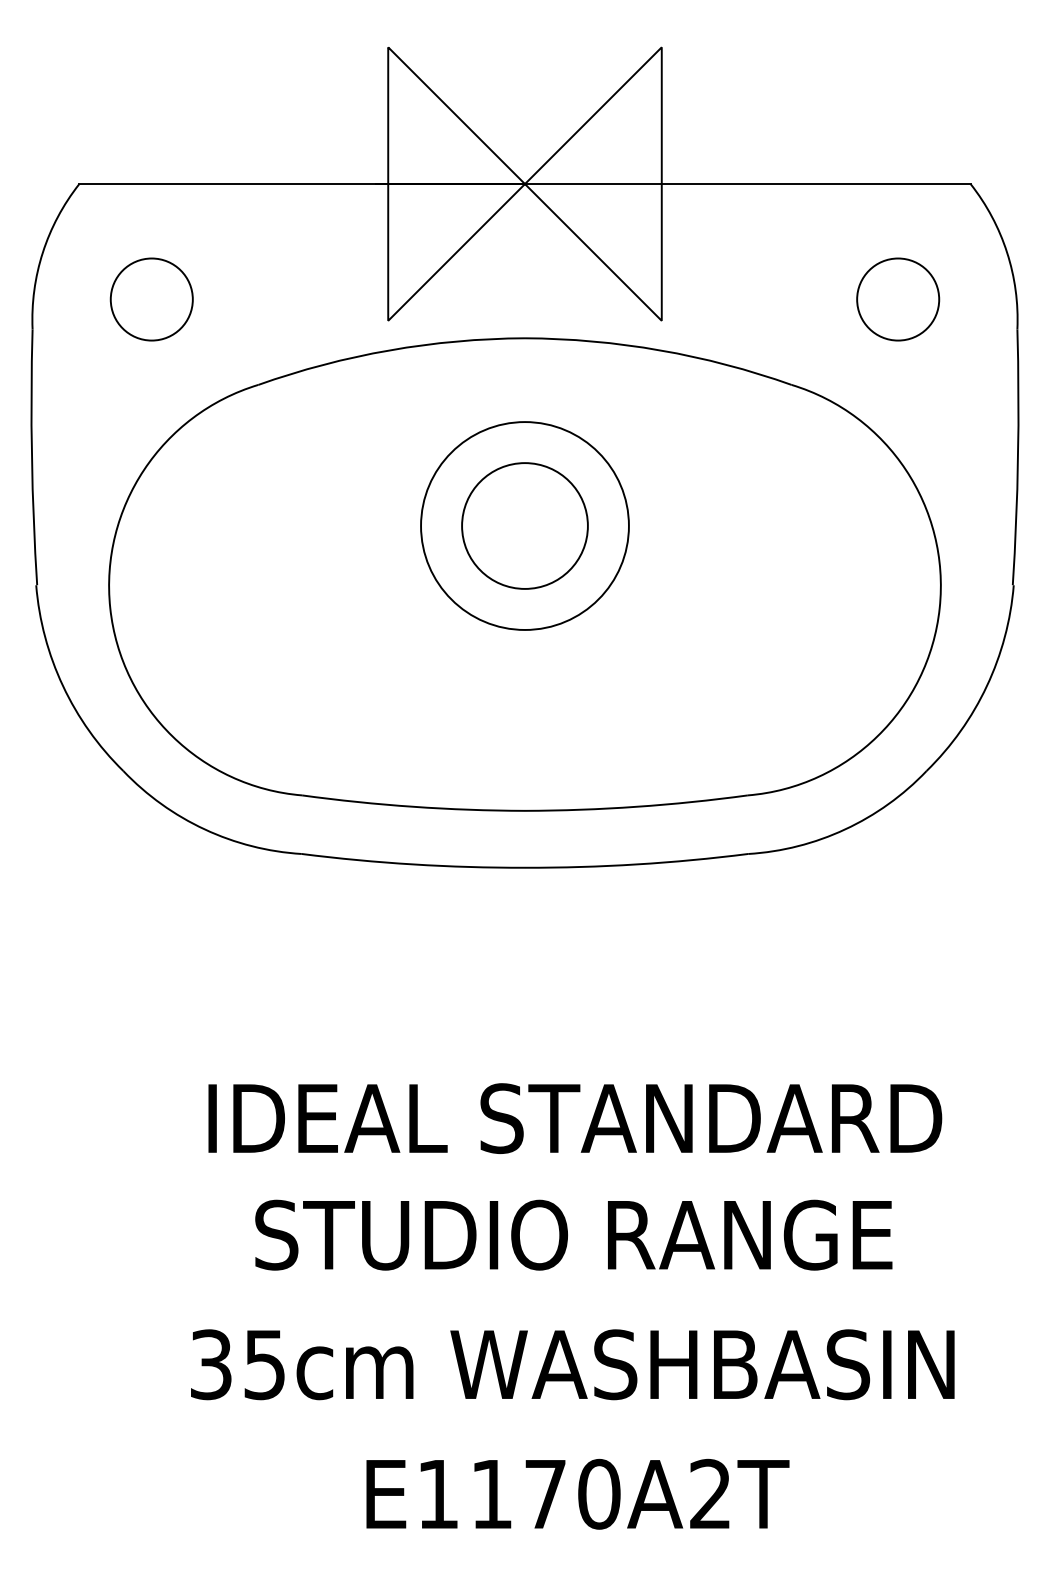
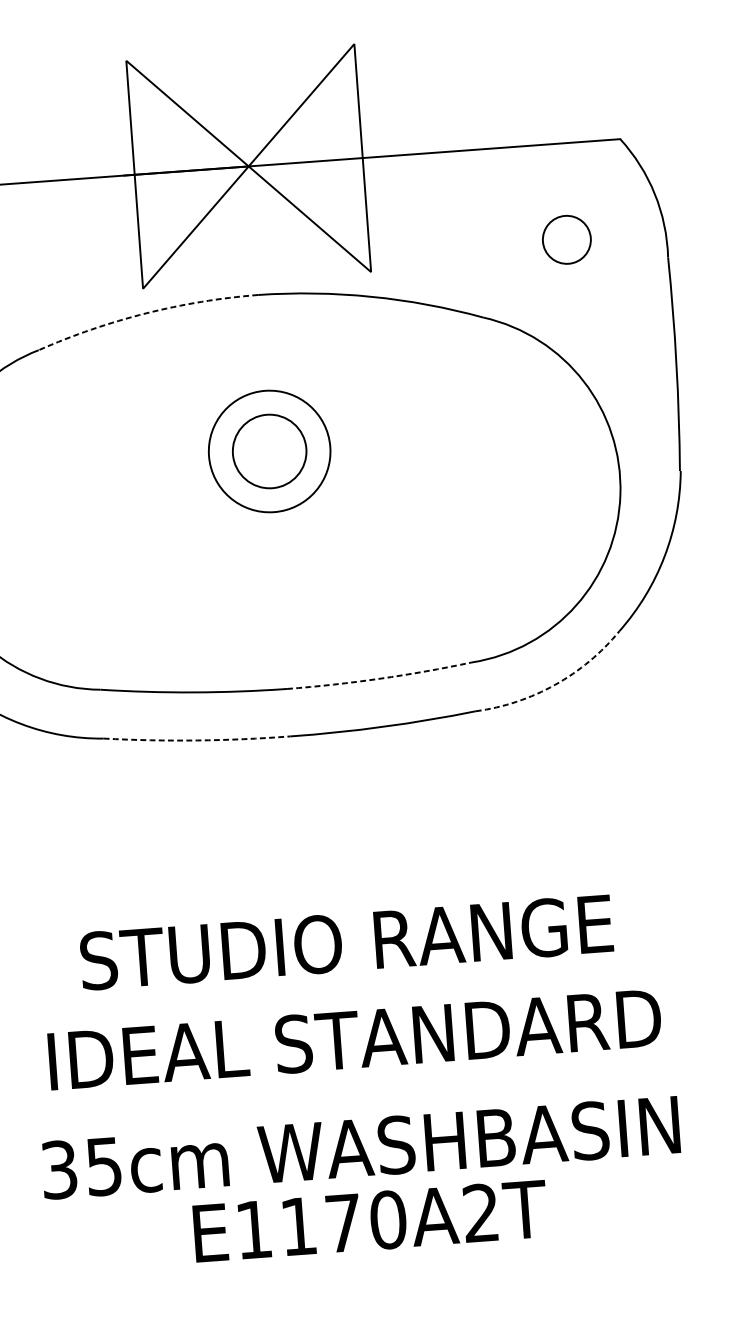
circle: (898, 299) -> (567, 239), size x0.7
arc: (389, 350) -> (145, 313), solid -> dashed
circle: (524, 525) -> (269, 451), size x0.7
circle: (524, 525) -> (269, 451), size x0.7
arc: (636, 806) -> (379, 678), solid -> dashed
arc: (845, 829) -> (555, 684), solid -> dashed
arc: (413, 864) -> (197, 740), solid -> dashed
text: (575, 1118) -> (348, 942), IDEAL STANDARD -> STUDIO RANGE
text: (575, 1234) -> (355, 1039), STUDIO RANGE -> IDEAL STANDARD
text: (577, 1493) -> (370, 1220), moved

